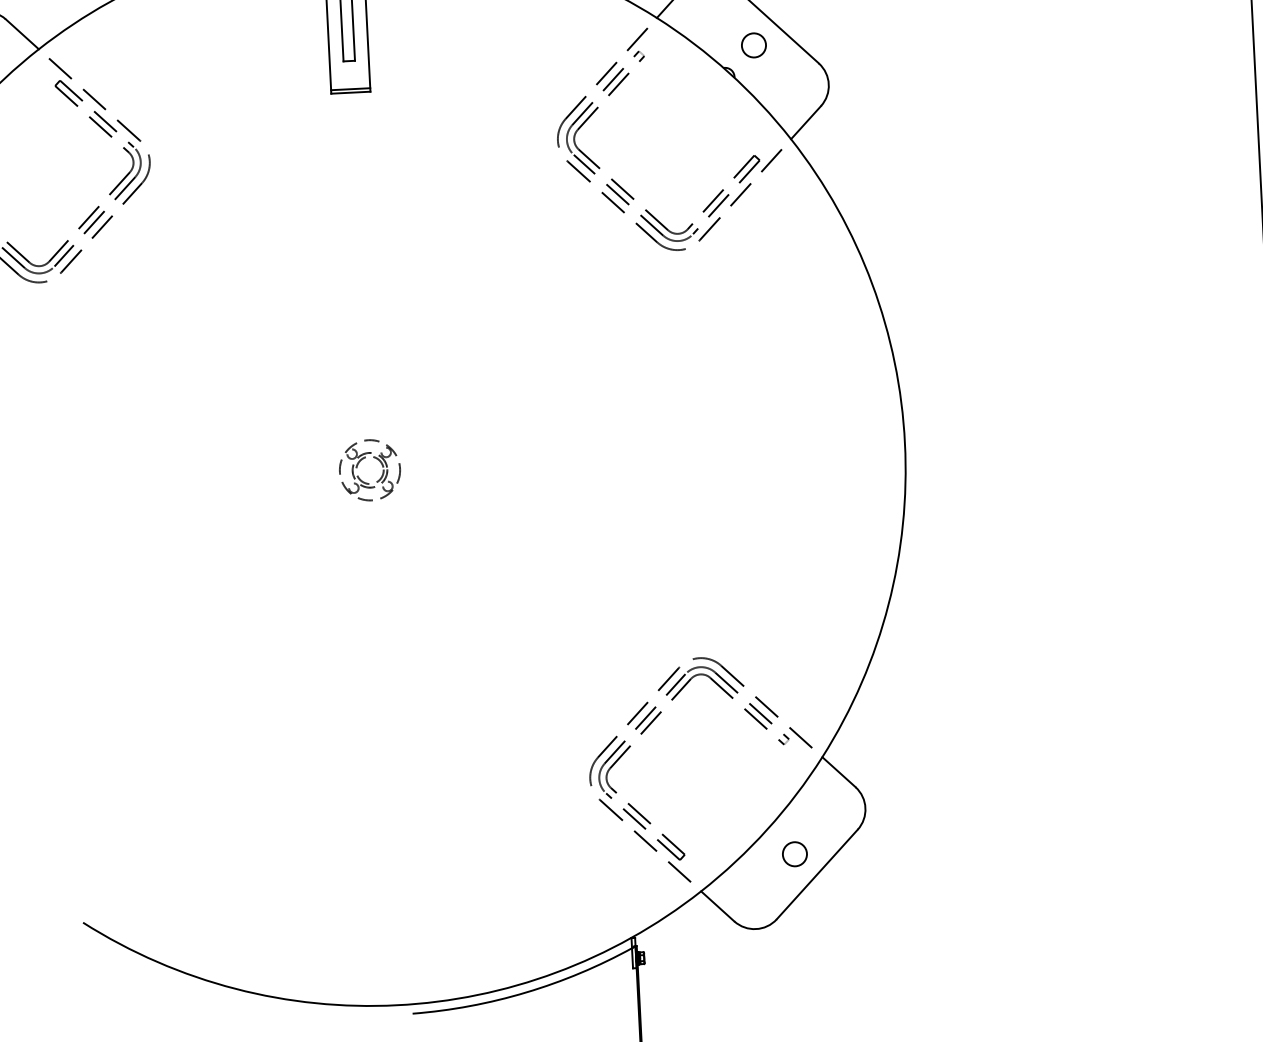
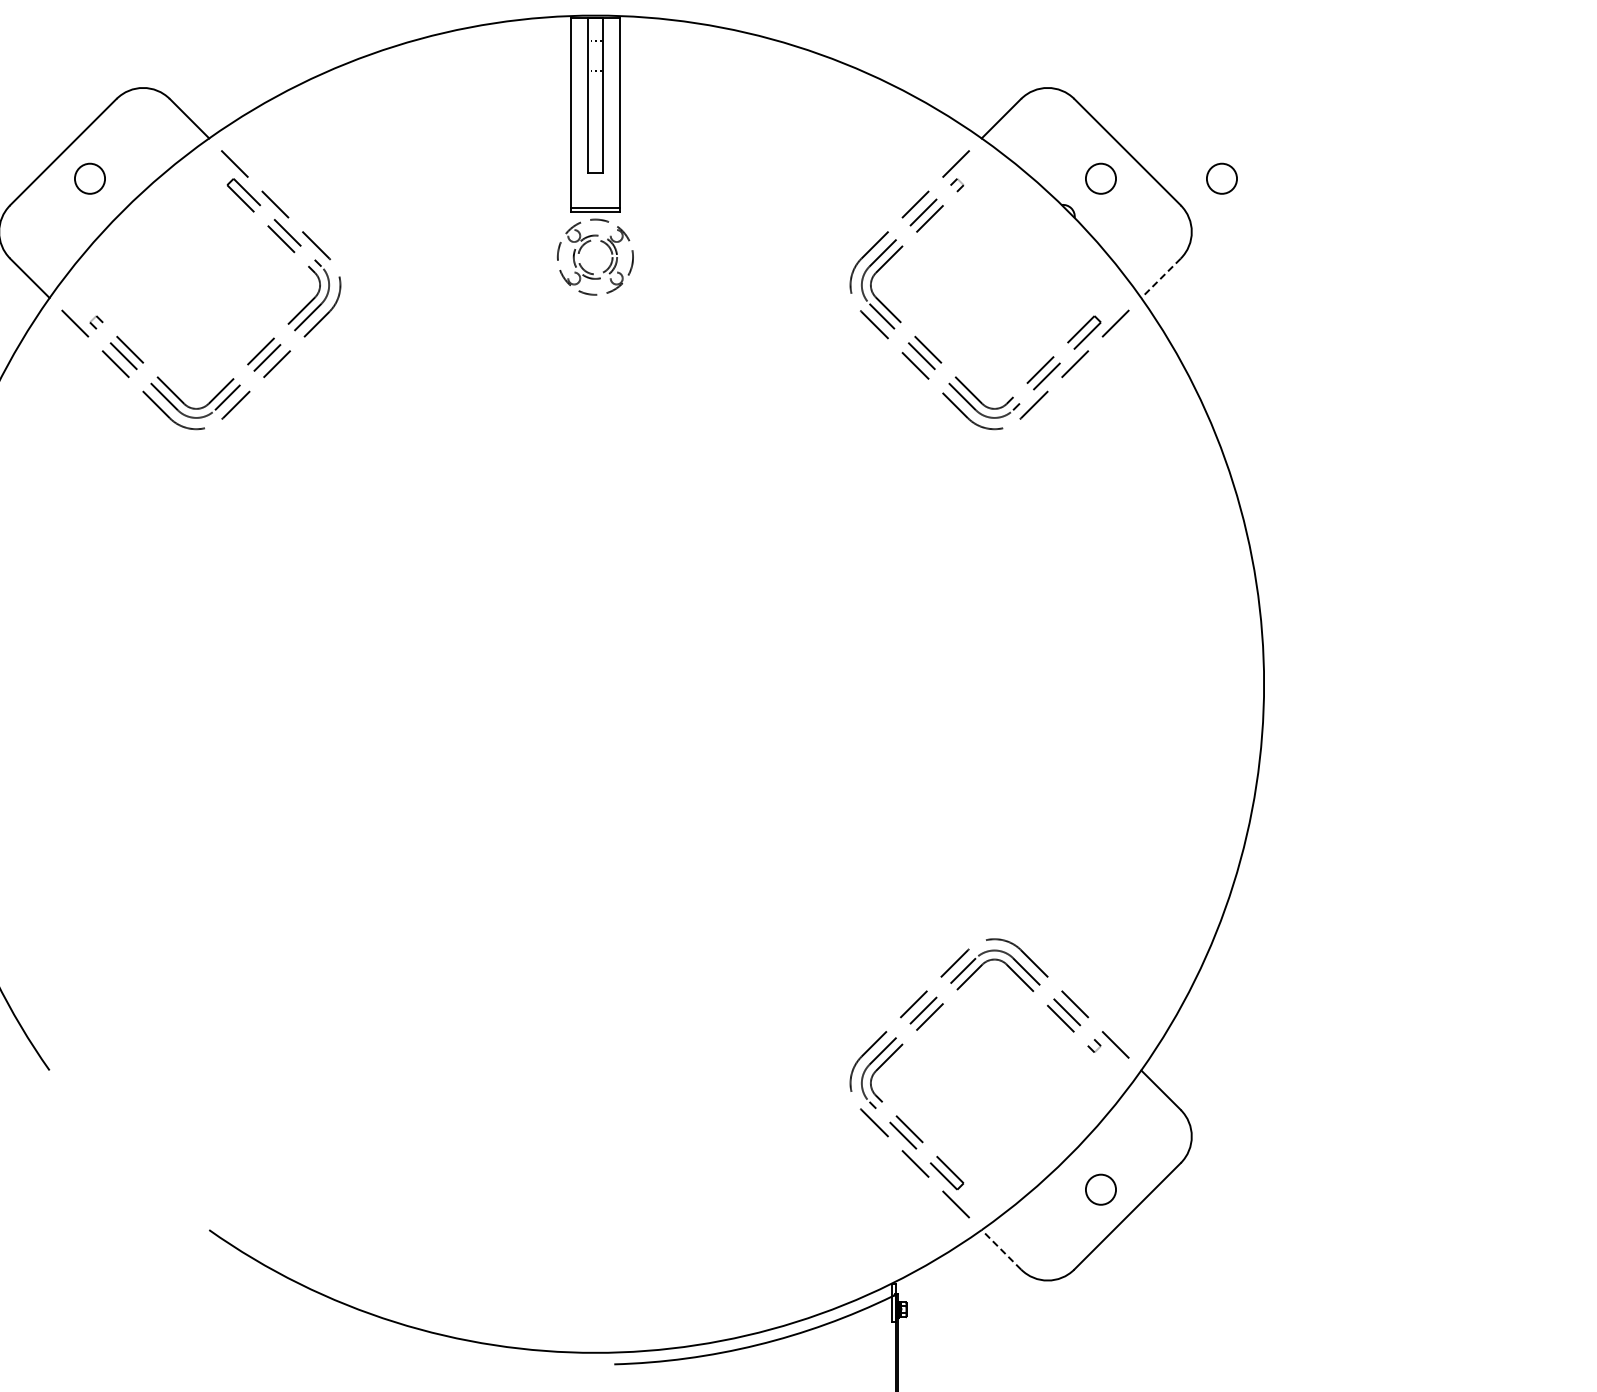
circle: (850, 40) -> (1221, 178), added
line: (806, 122) -> (1161, 278), solid -> dashed
part: (364, 458) -> (589, 242), moved
line: (717, 906) -> (1001, 1249), solid -> dashed

